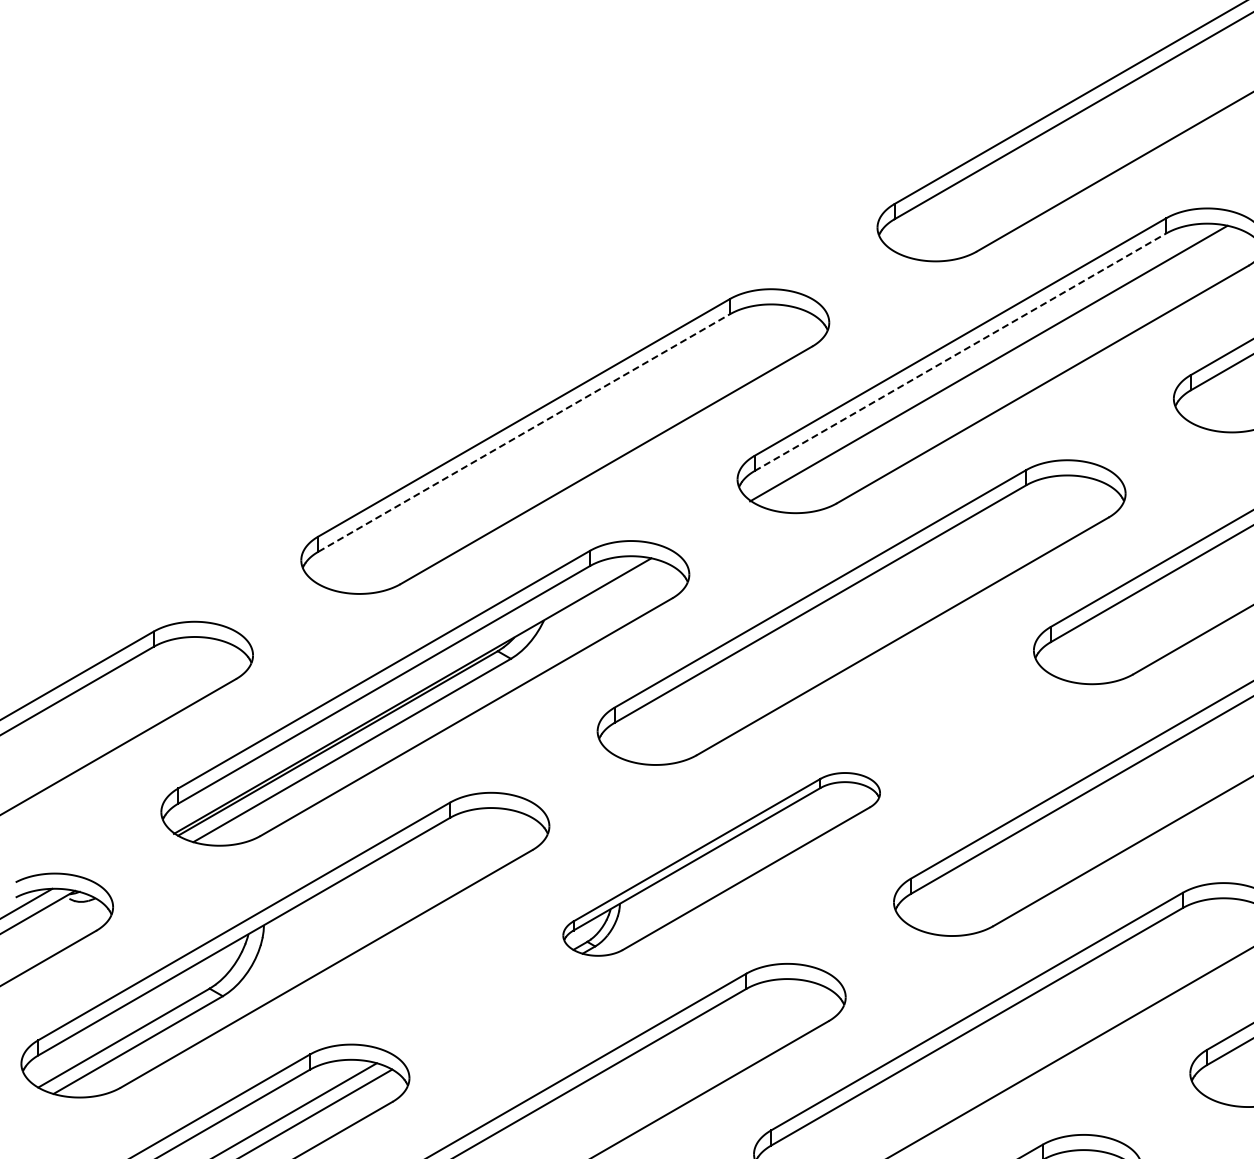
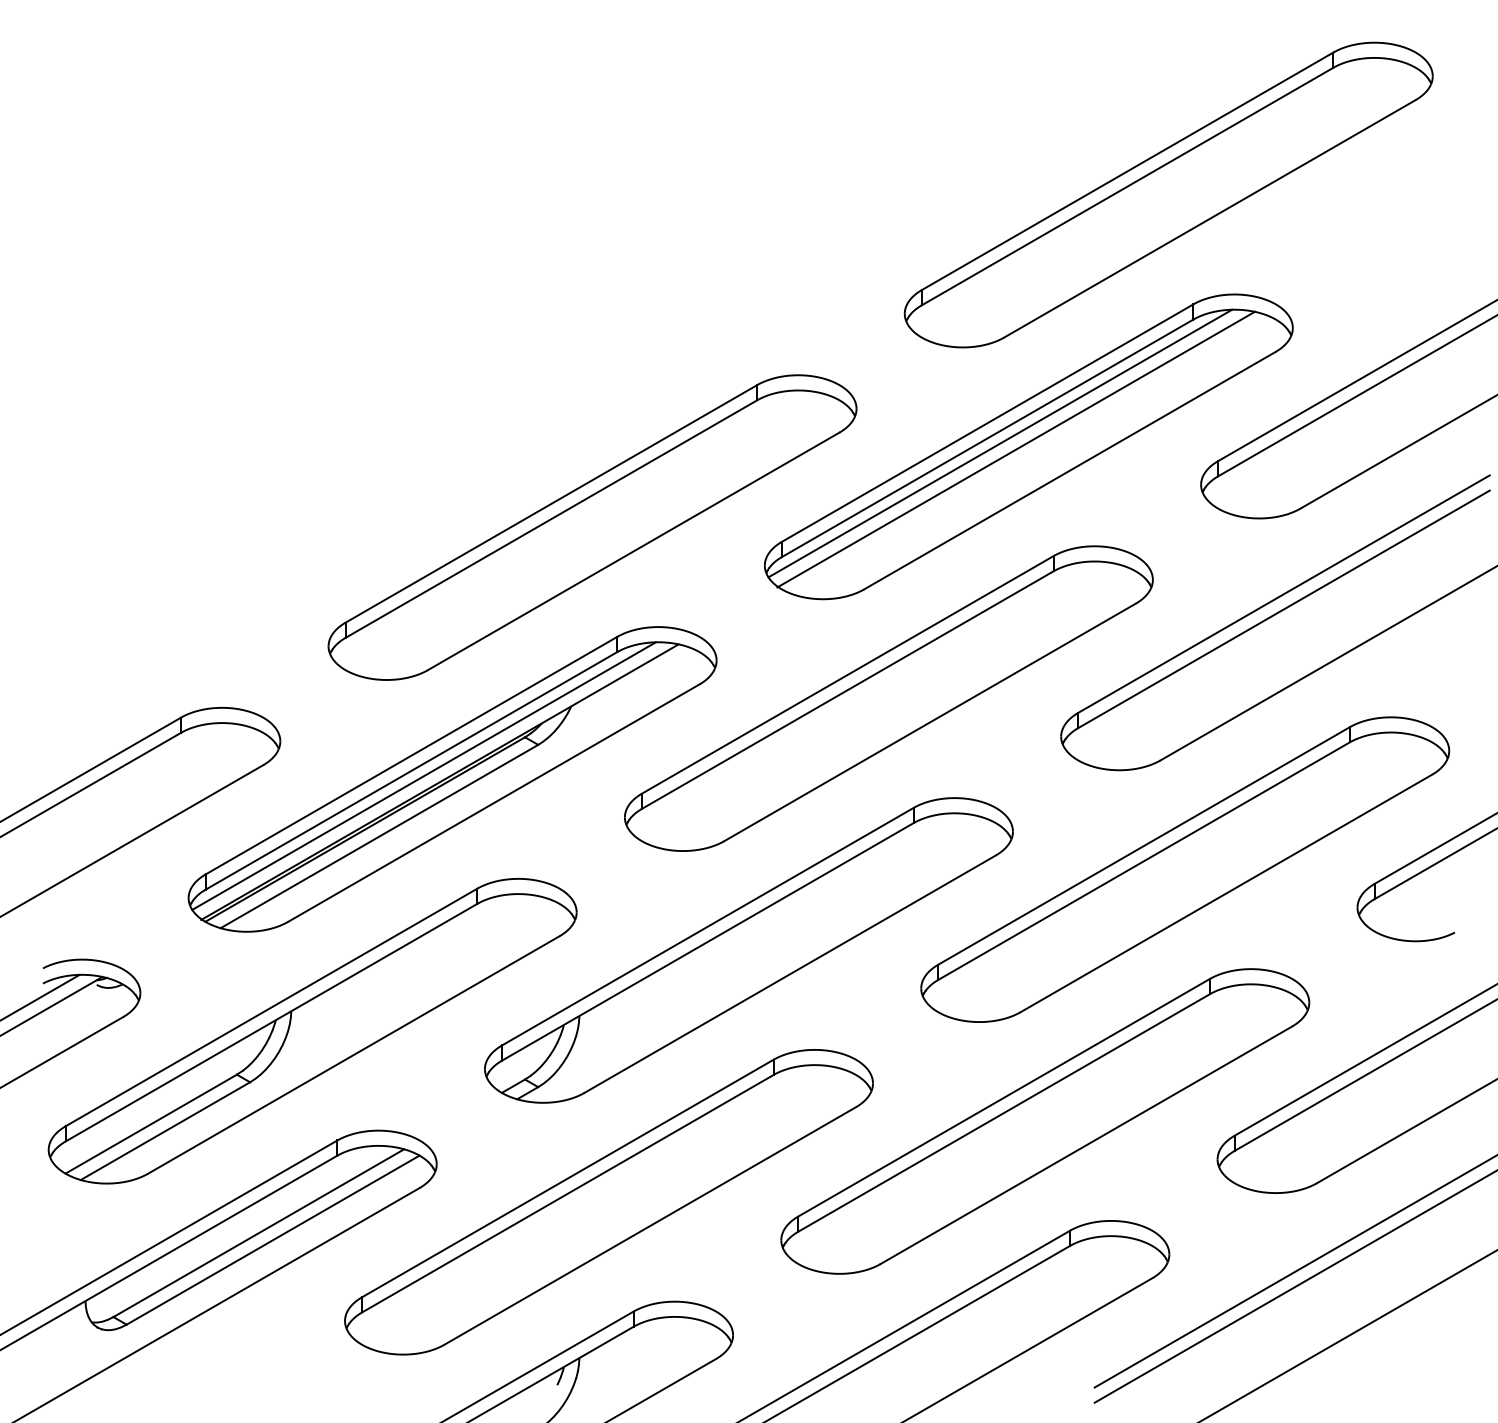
line: (960, 352) -> (987, 438), dashed -> solid
line: (973, 357) -> (1000, 443), added
line: (524, 433) -> (551, 519), dashed -> solid
line: (396, 689) -> (423, 775), added
part: (721, 864) -> (748, 950), size x1.67

